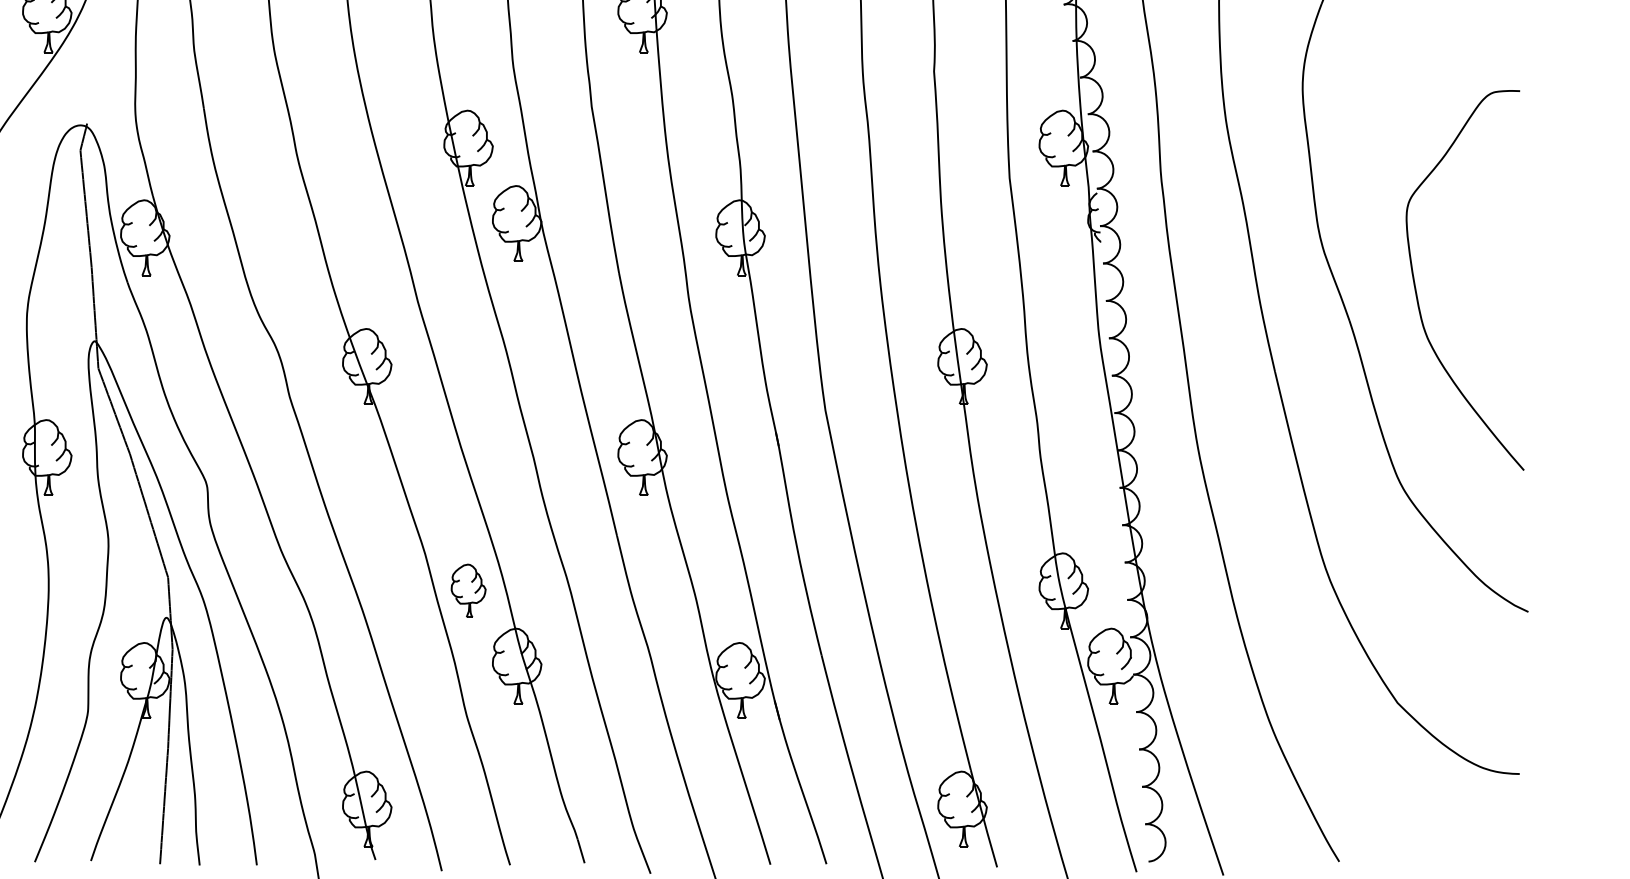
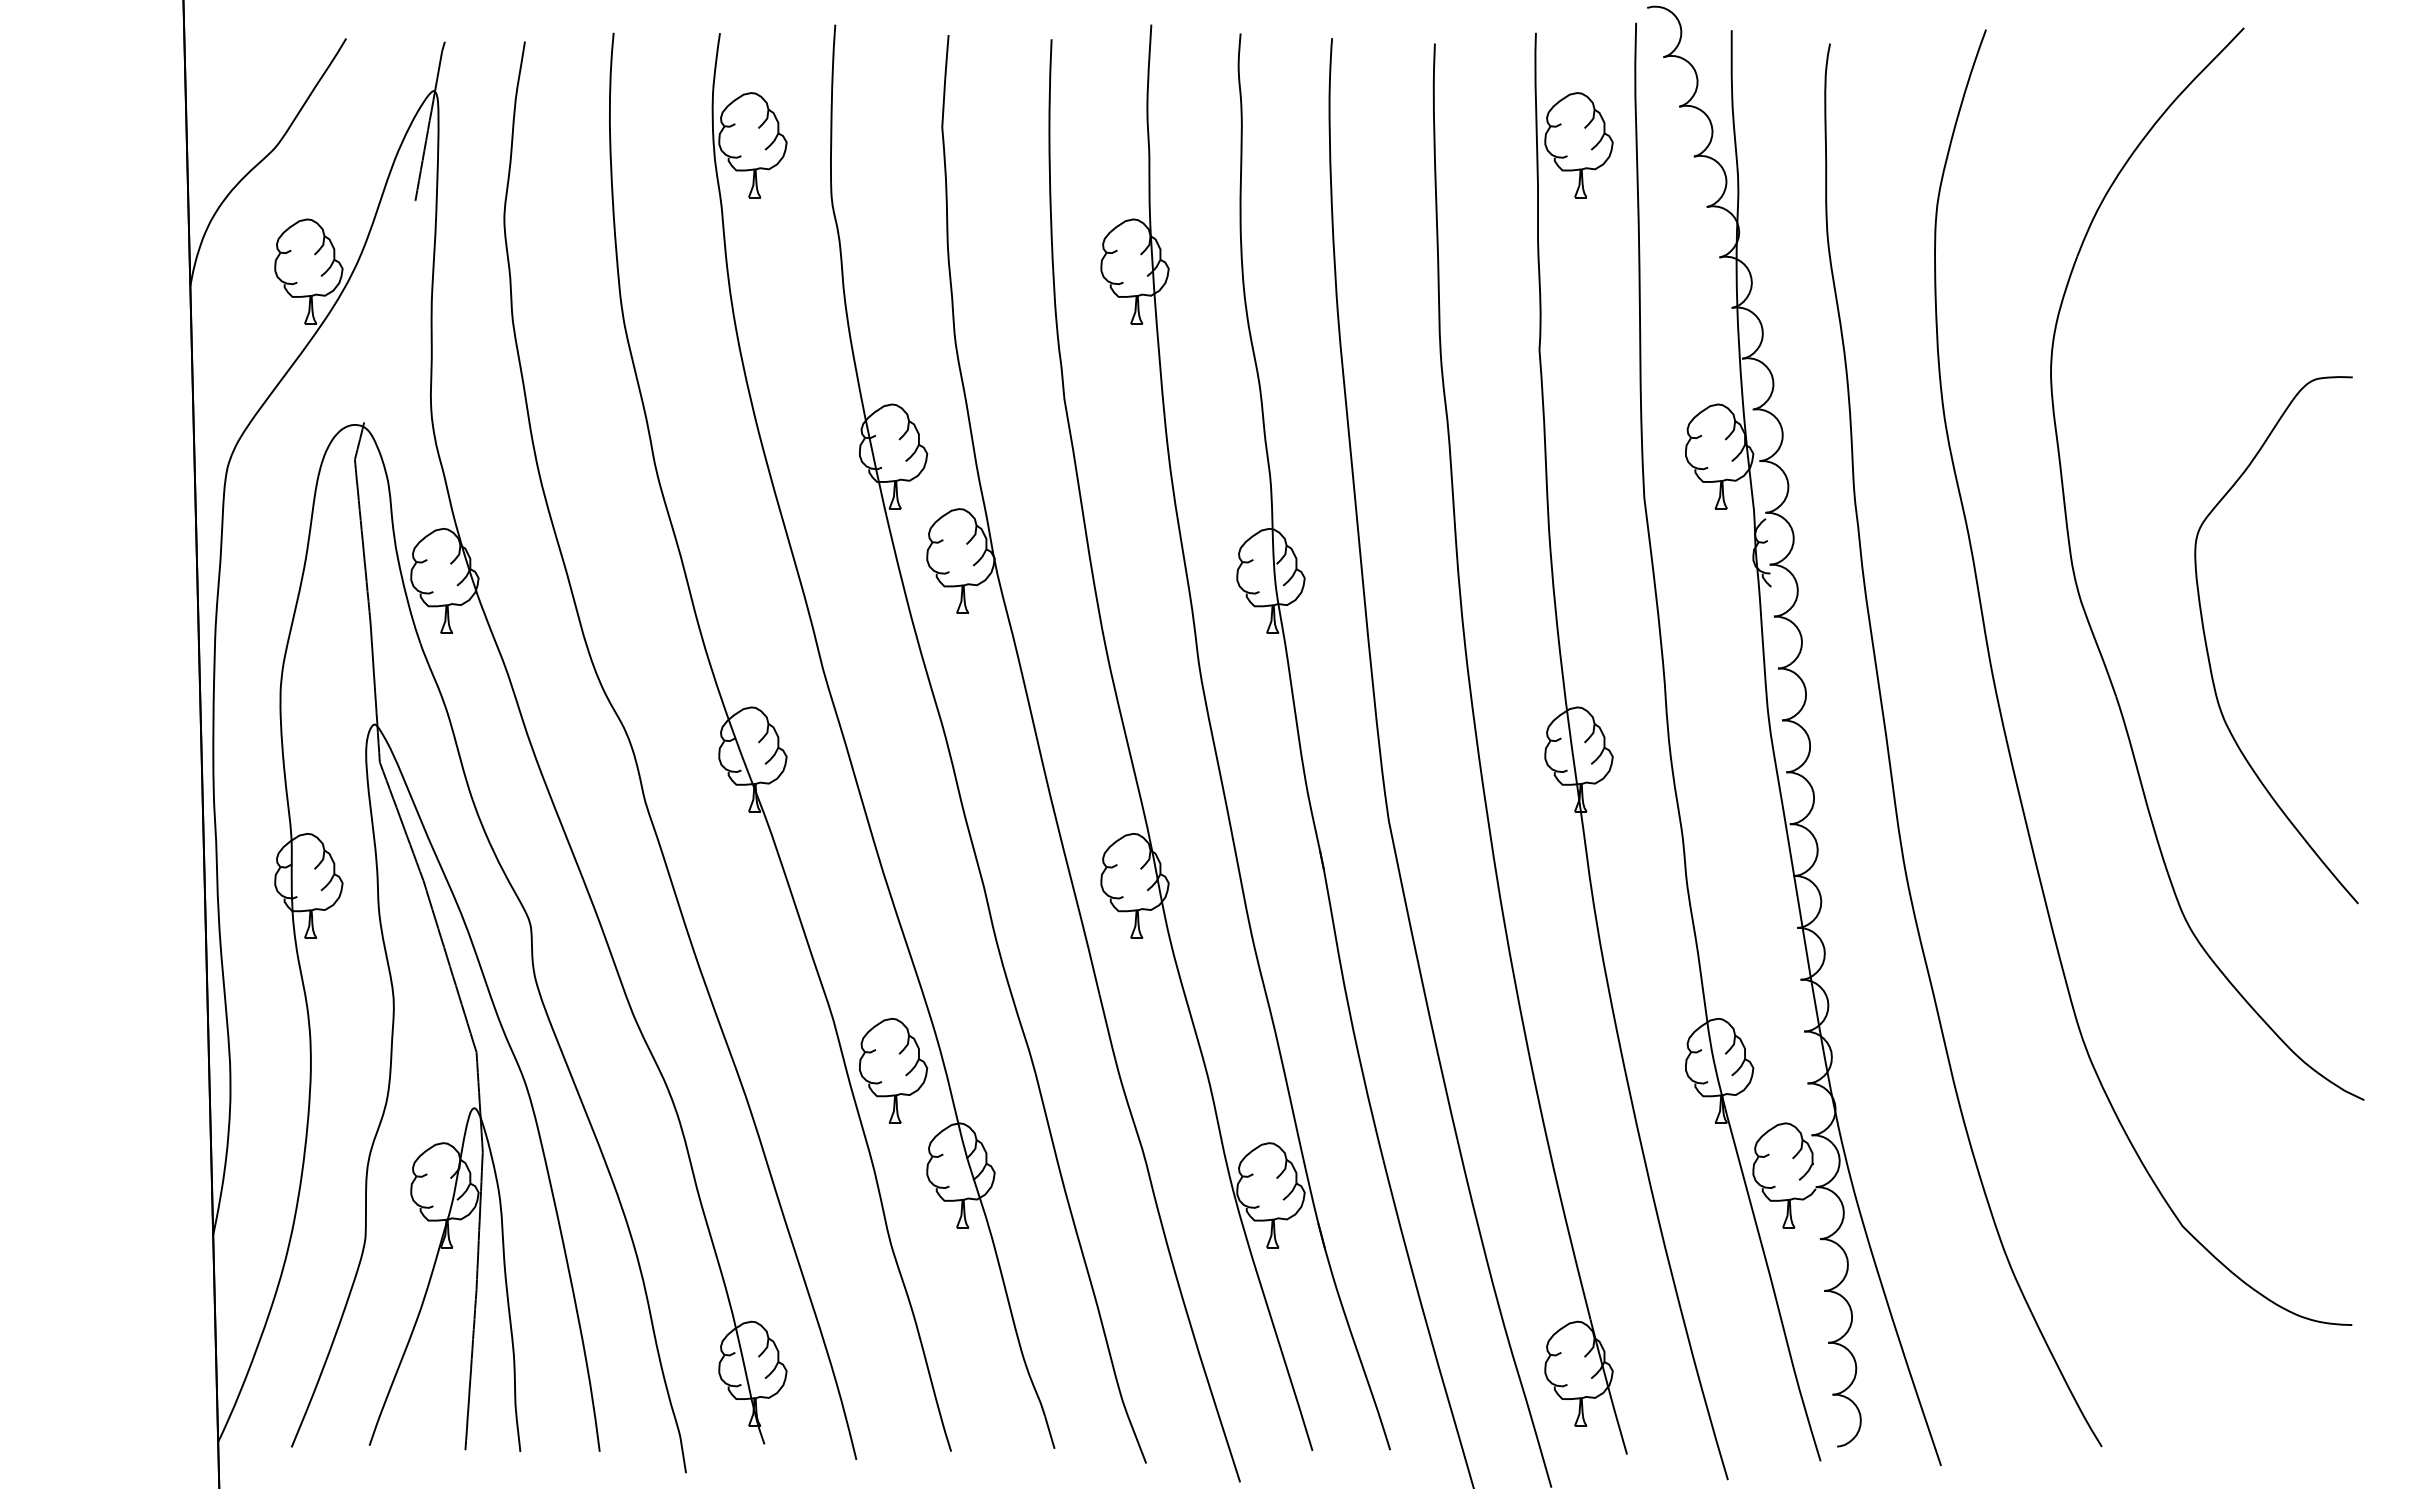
part: (468, 590) -> (893, 1070), size x1.43

